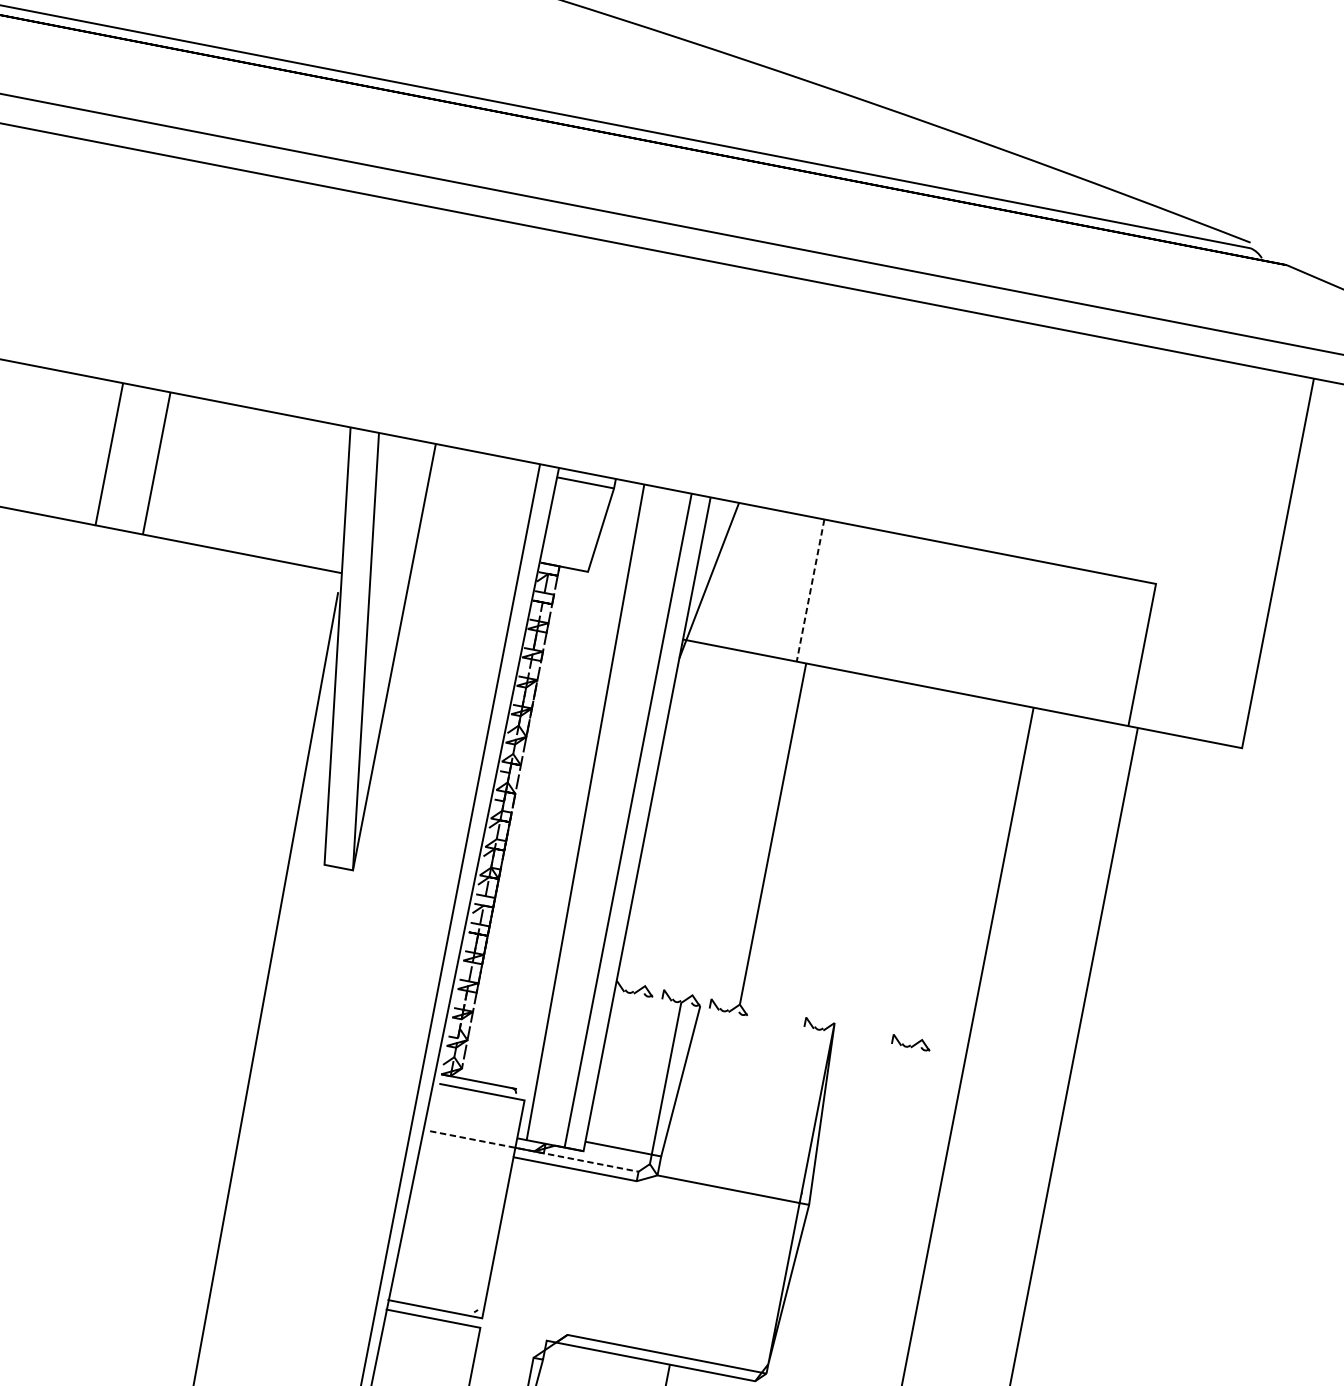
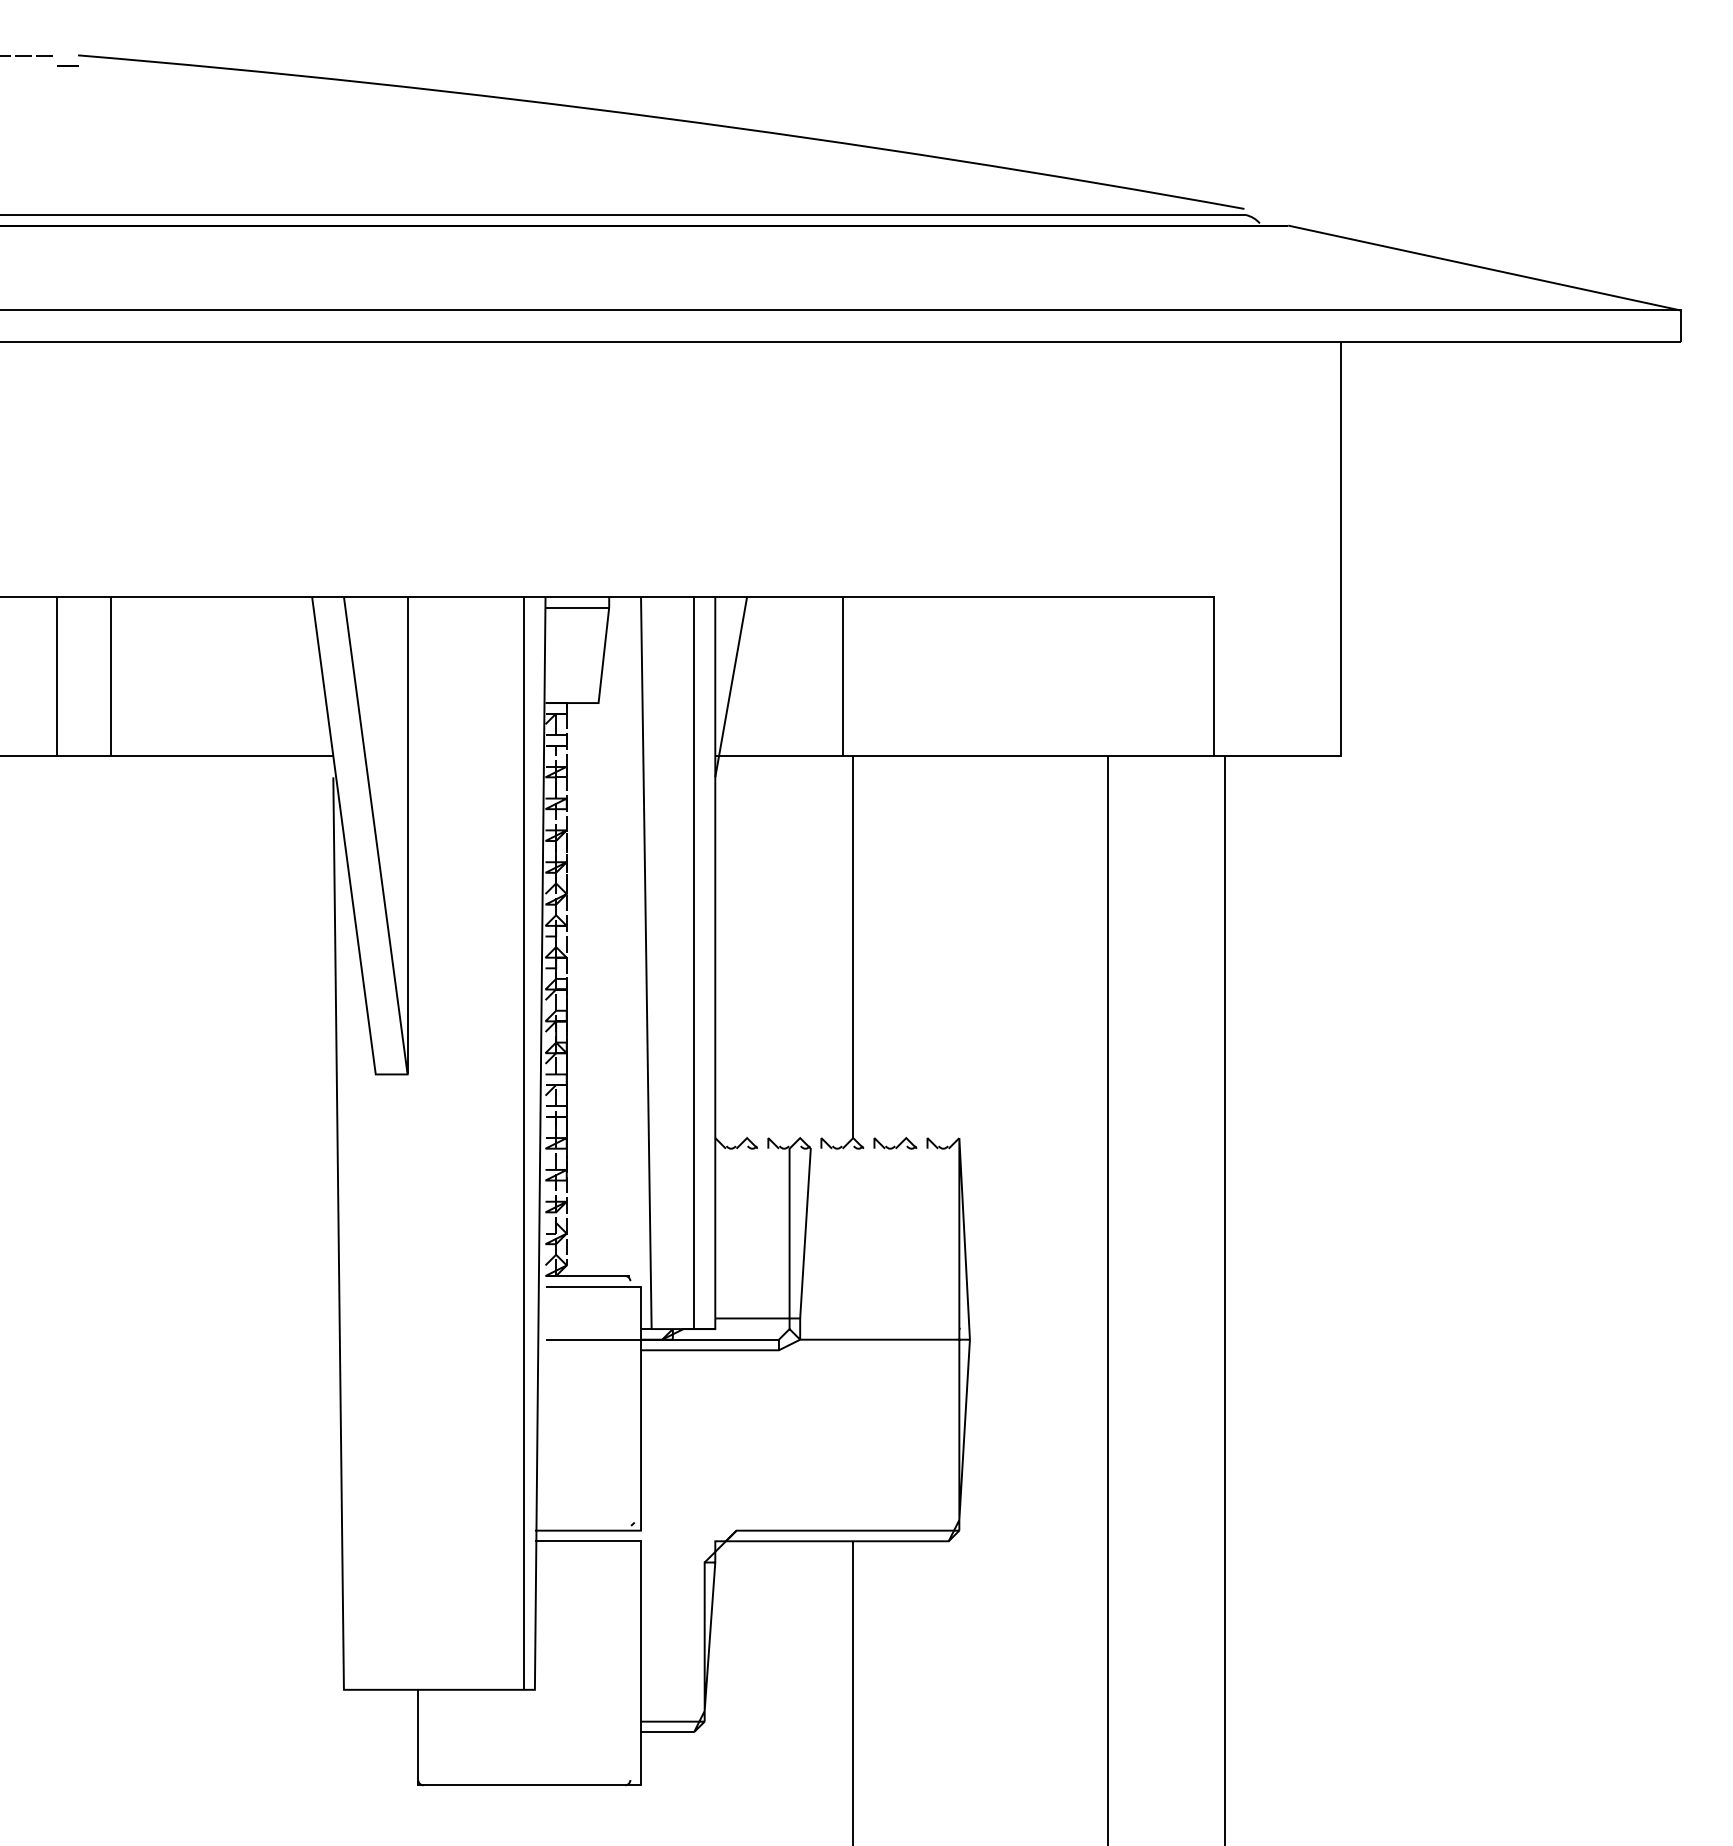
line: (810, 590) -> (842, 676), dashed -> solid
part: (911, 1042) -> (895, 1143), moved
line: (534, 1151) -> (662, 1339), dashed -> solid

